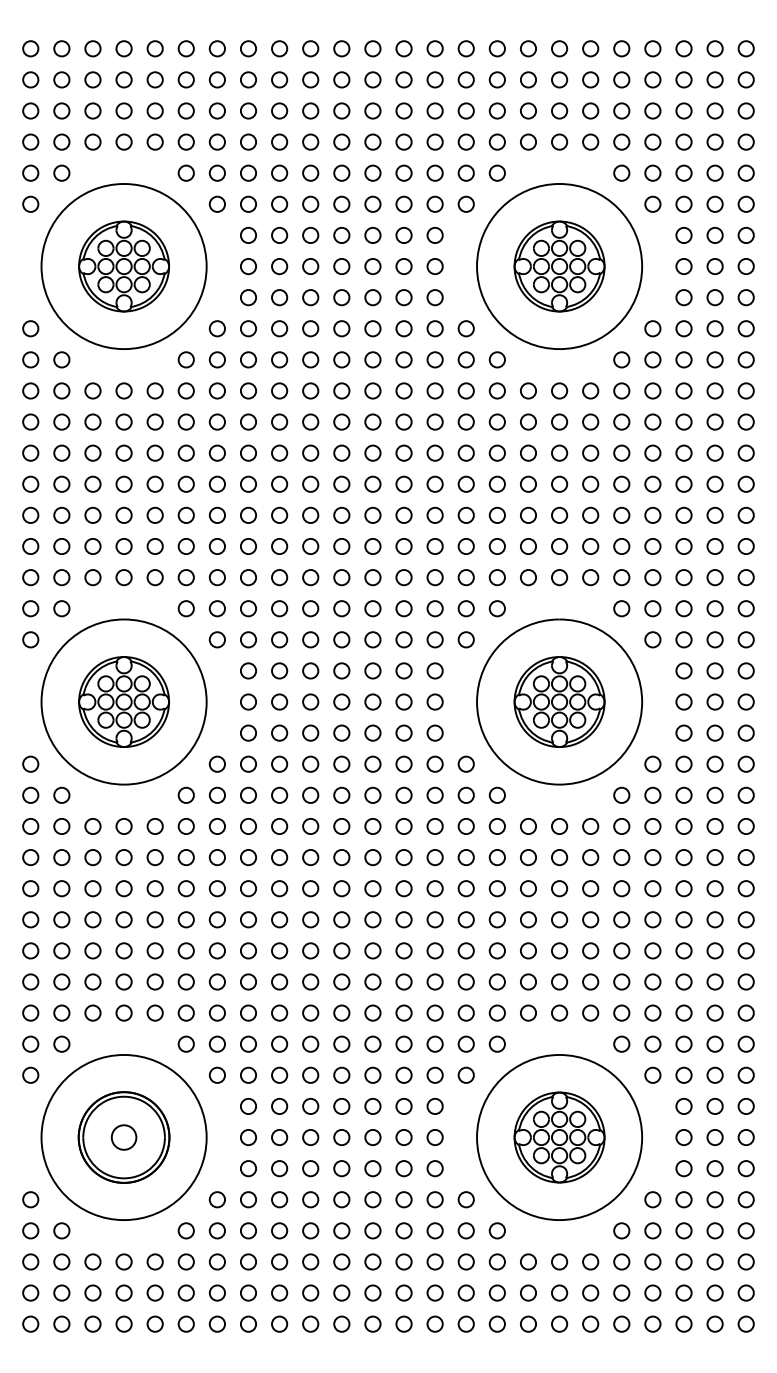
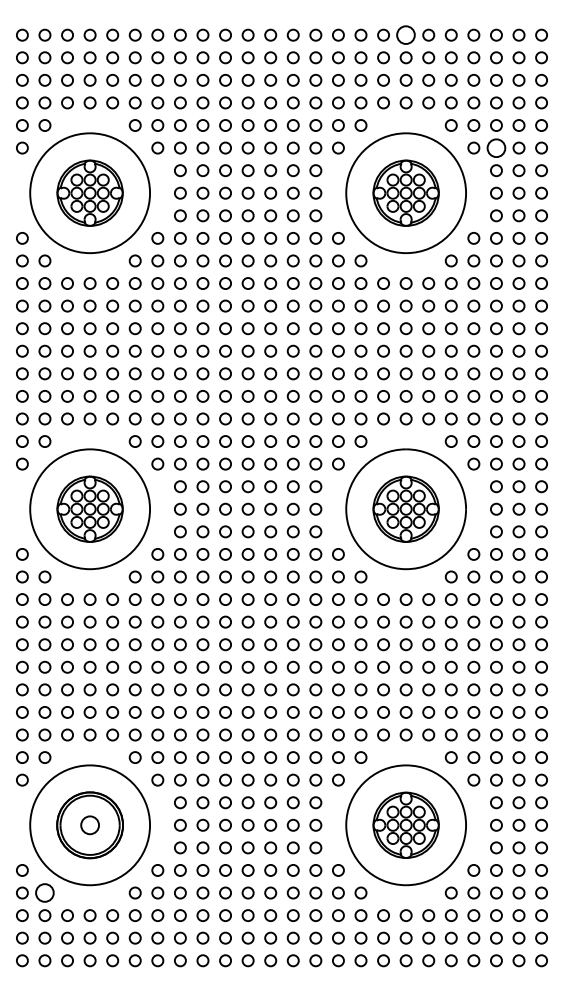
circle: (559, 48) -> (406, 35), size x1.6
circle: (683, 203) -> (496, 147), size x1.6
circle: (61, 1230) -> (44, 892), size x1.6

